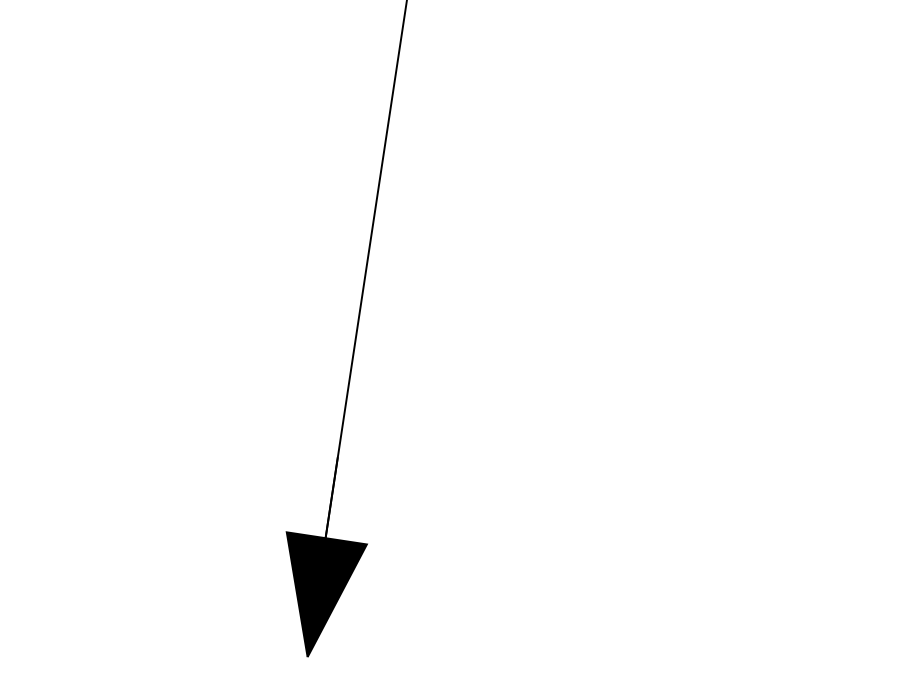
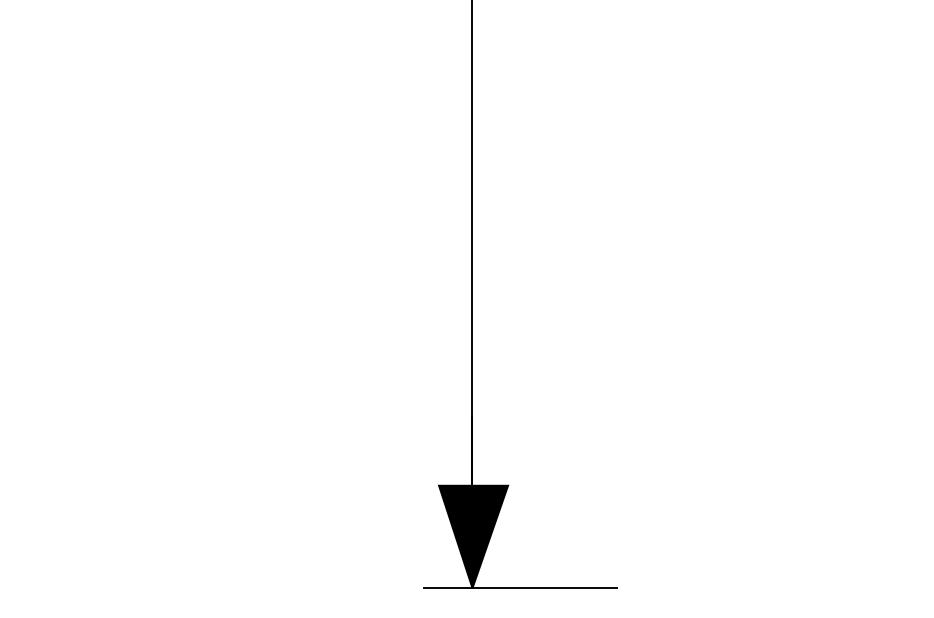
line: (363, 665) -> (520, 588), added

